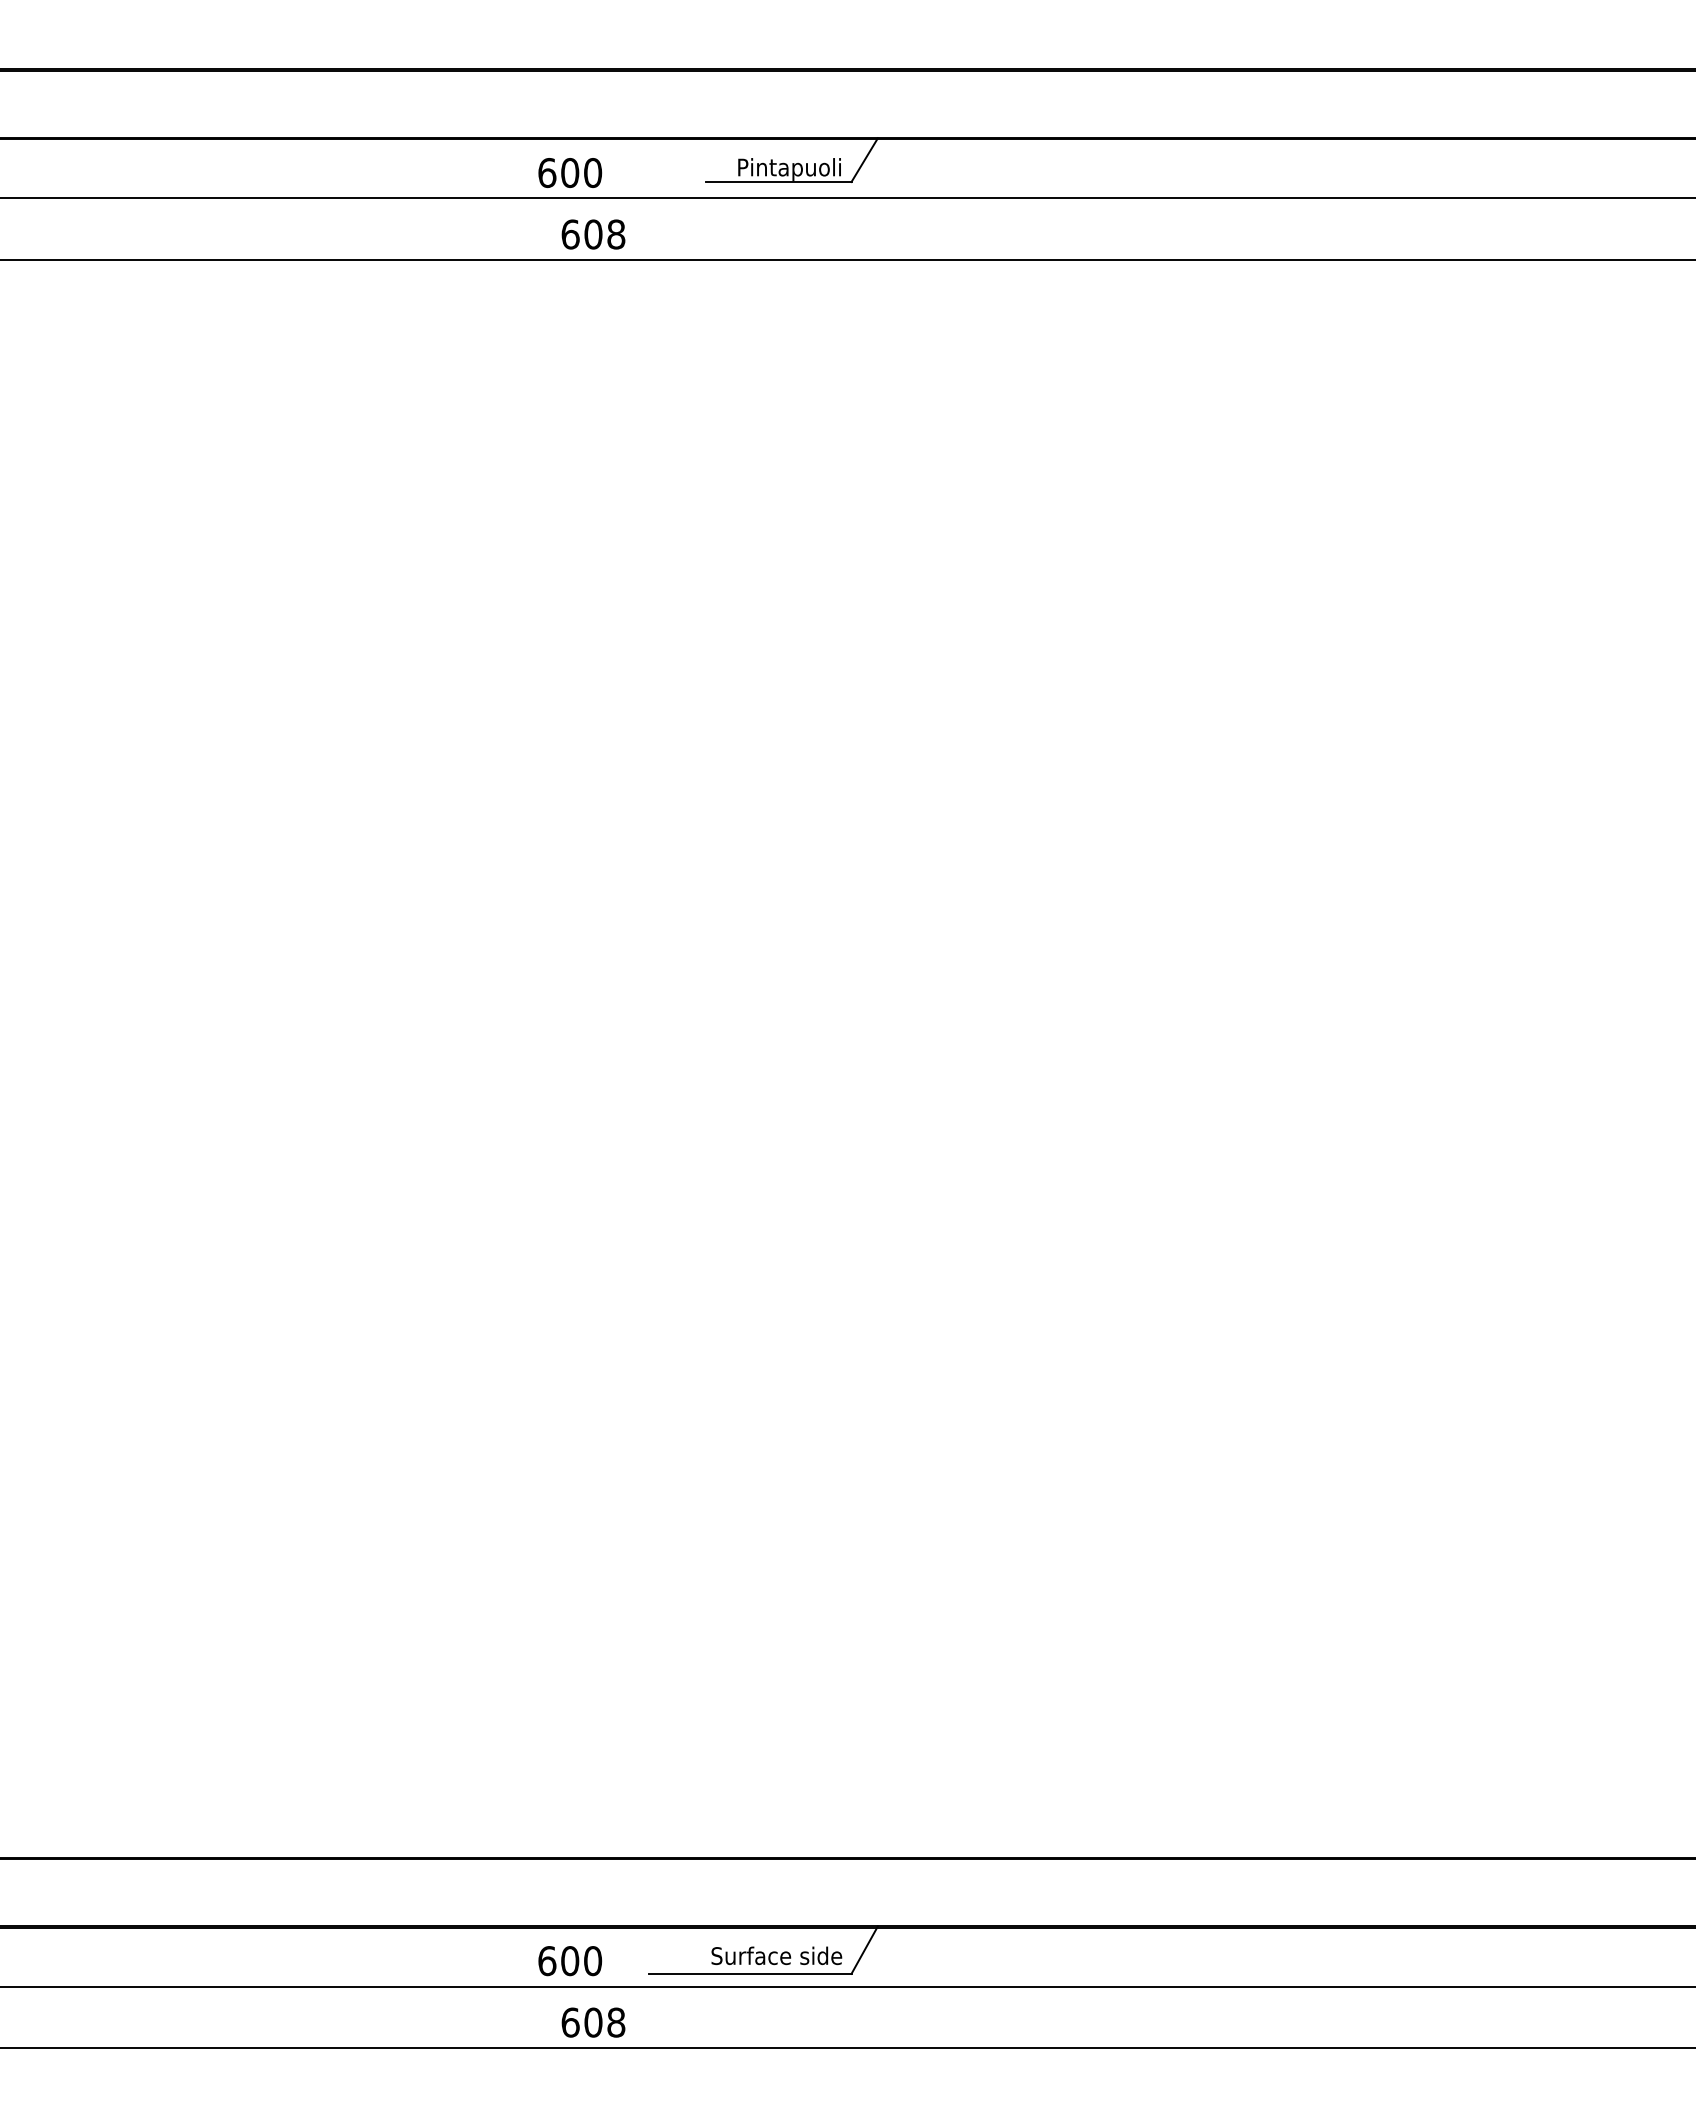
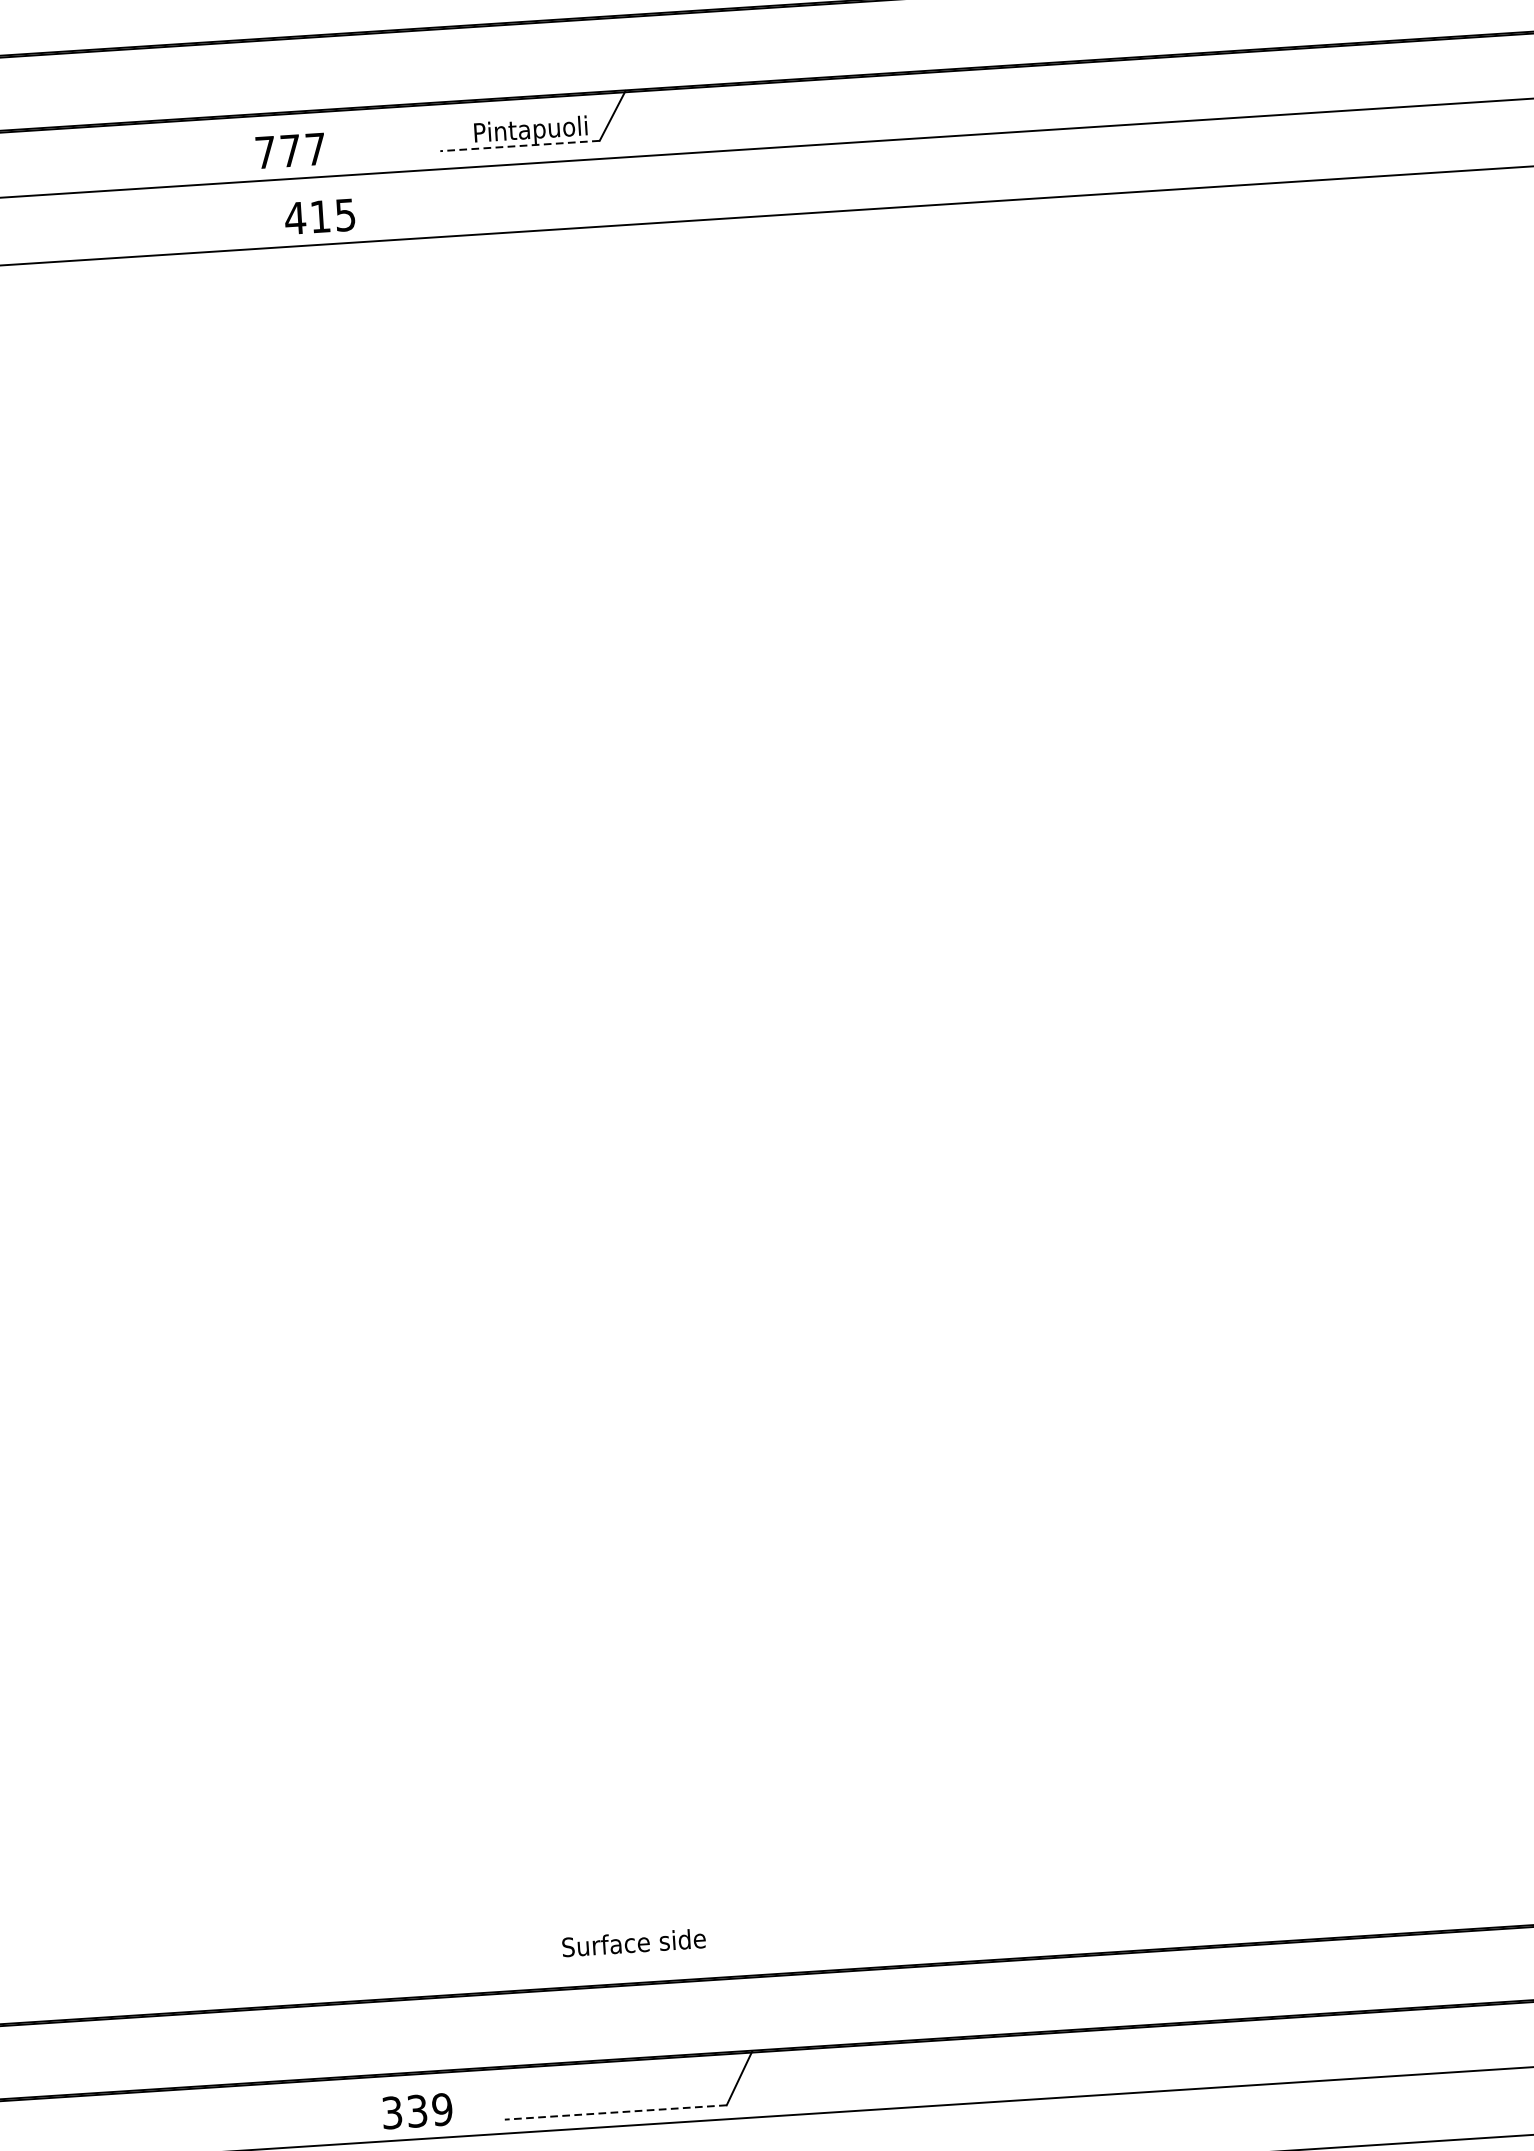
text: (570, 173) -> (291, 151), 600 -> 777
line: (778, 182) -> (519, 146), solid -> dashed
text: (593, 234) -> (320, 216), 608 -> 415
text: (776, 1955) -> (633, 1942), moved
text: (570, 1961) -> (417, 2111), 600 -> 339
line: (749, 1973) -> (614, 2112), solid -> dashed

